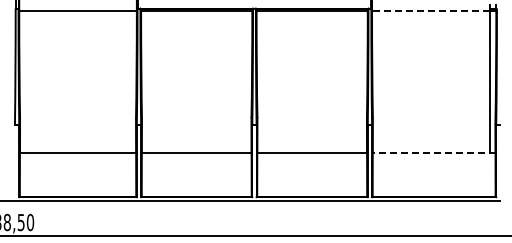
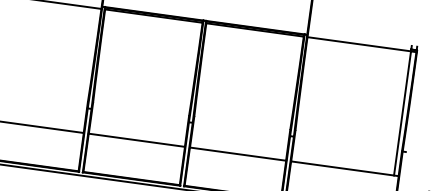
line: (430, 11) -> (358, 44), dashed -> solid
line: (433, 152) -> (344, 168), dashed -> solid

